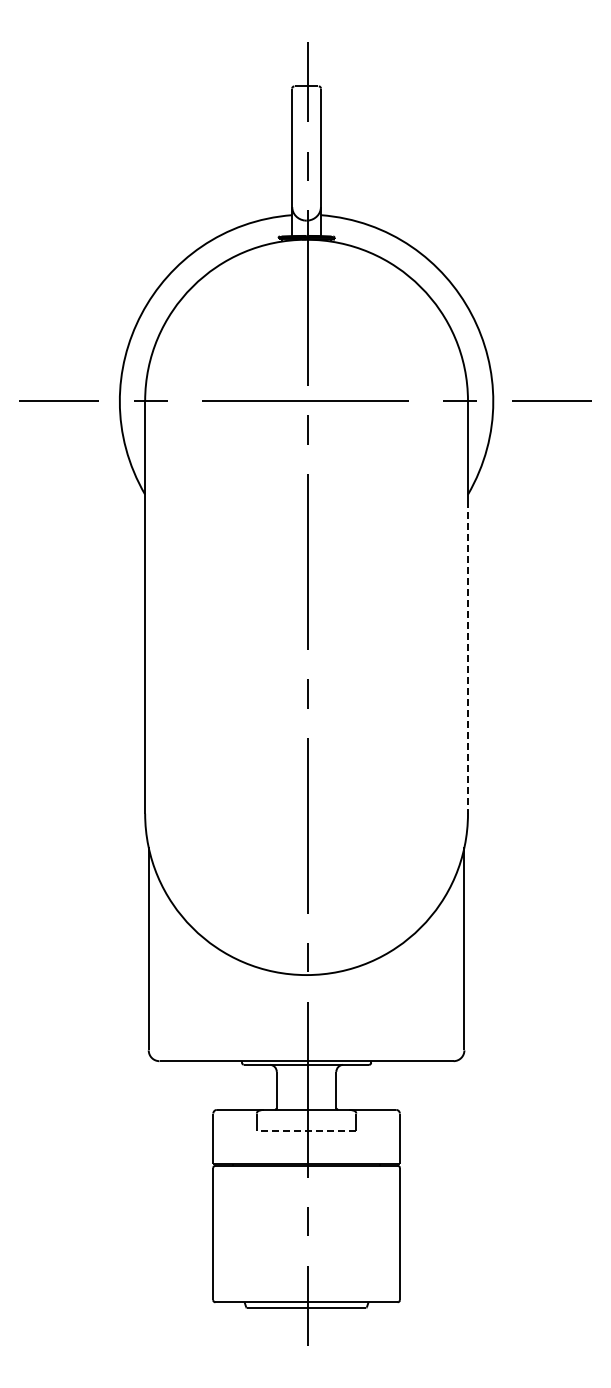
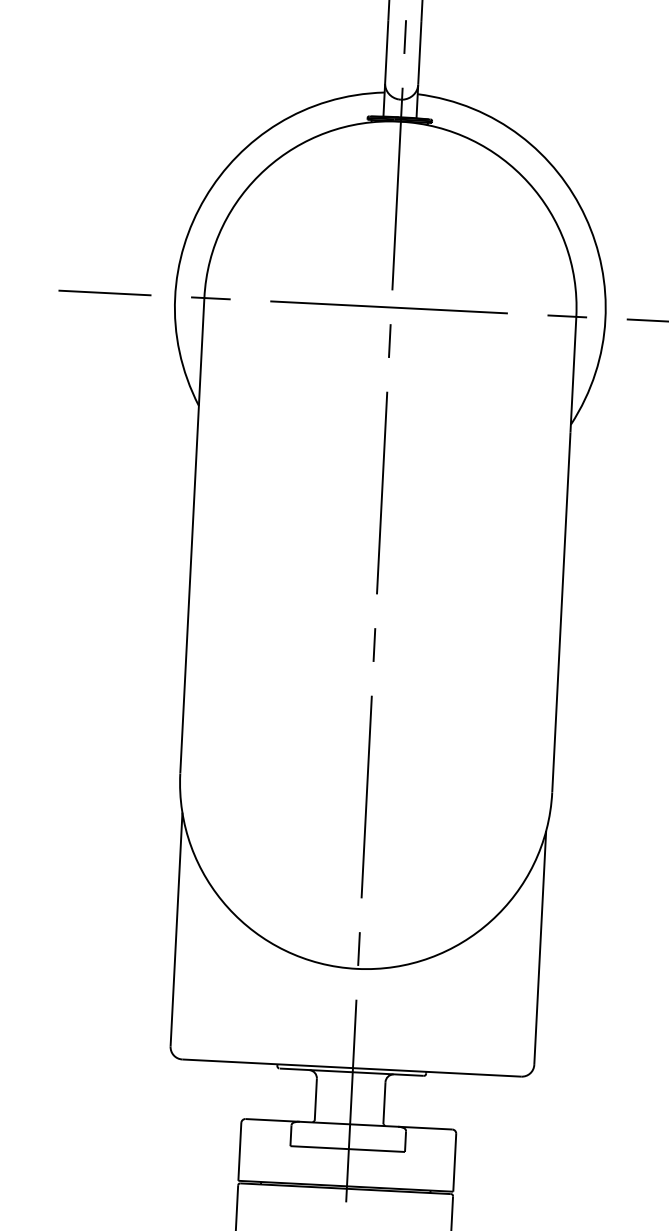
line: (468, 657) -> (561, 612), dashed -> solid
line: (306, 1131) -> (347, 1149), dashed -> solid

